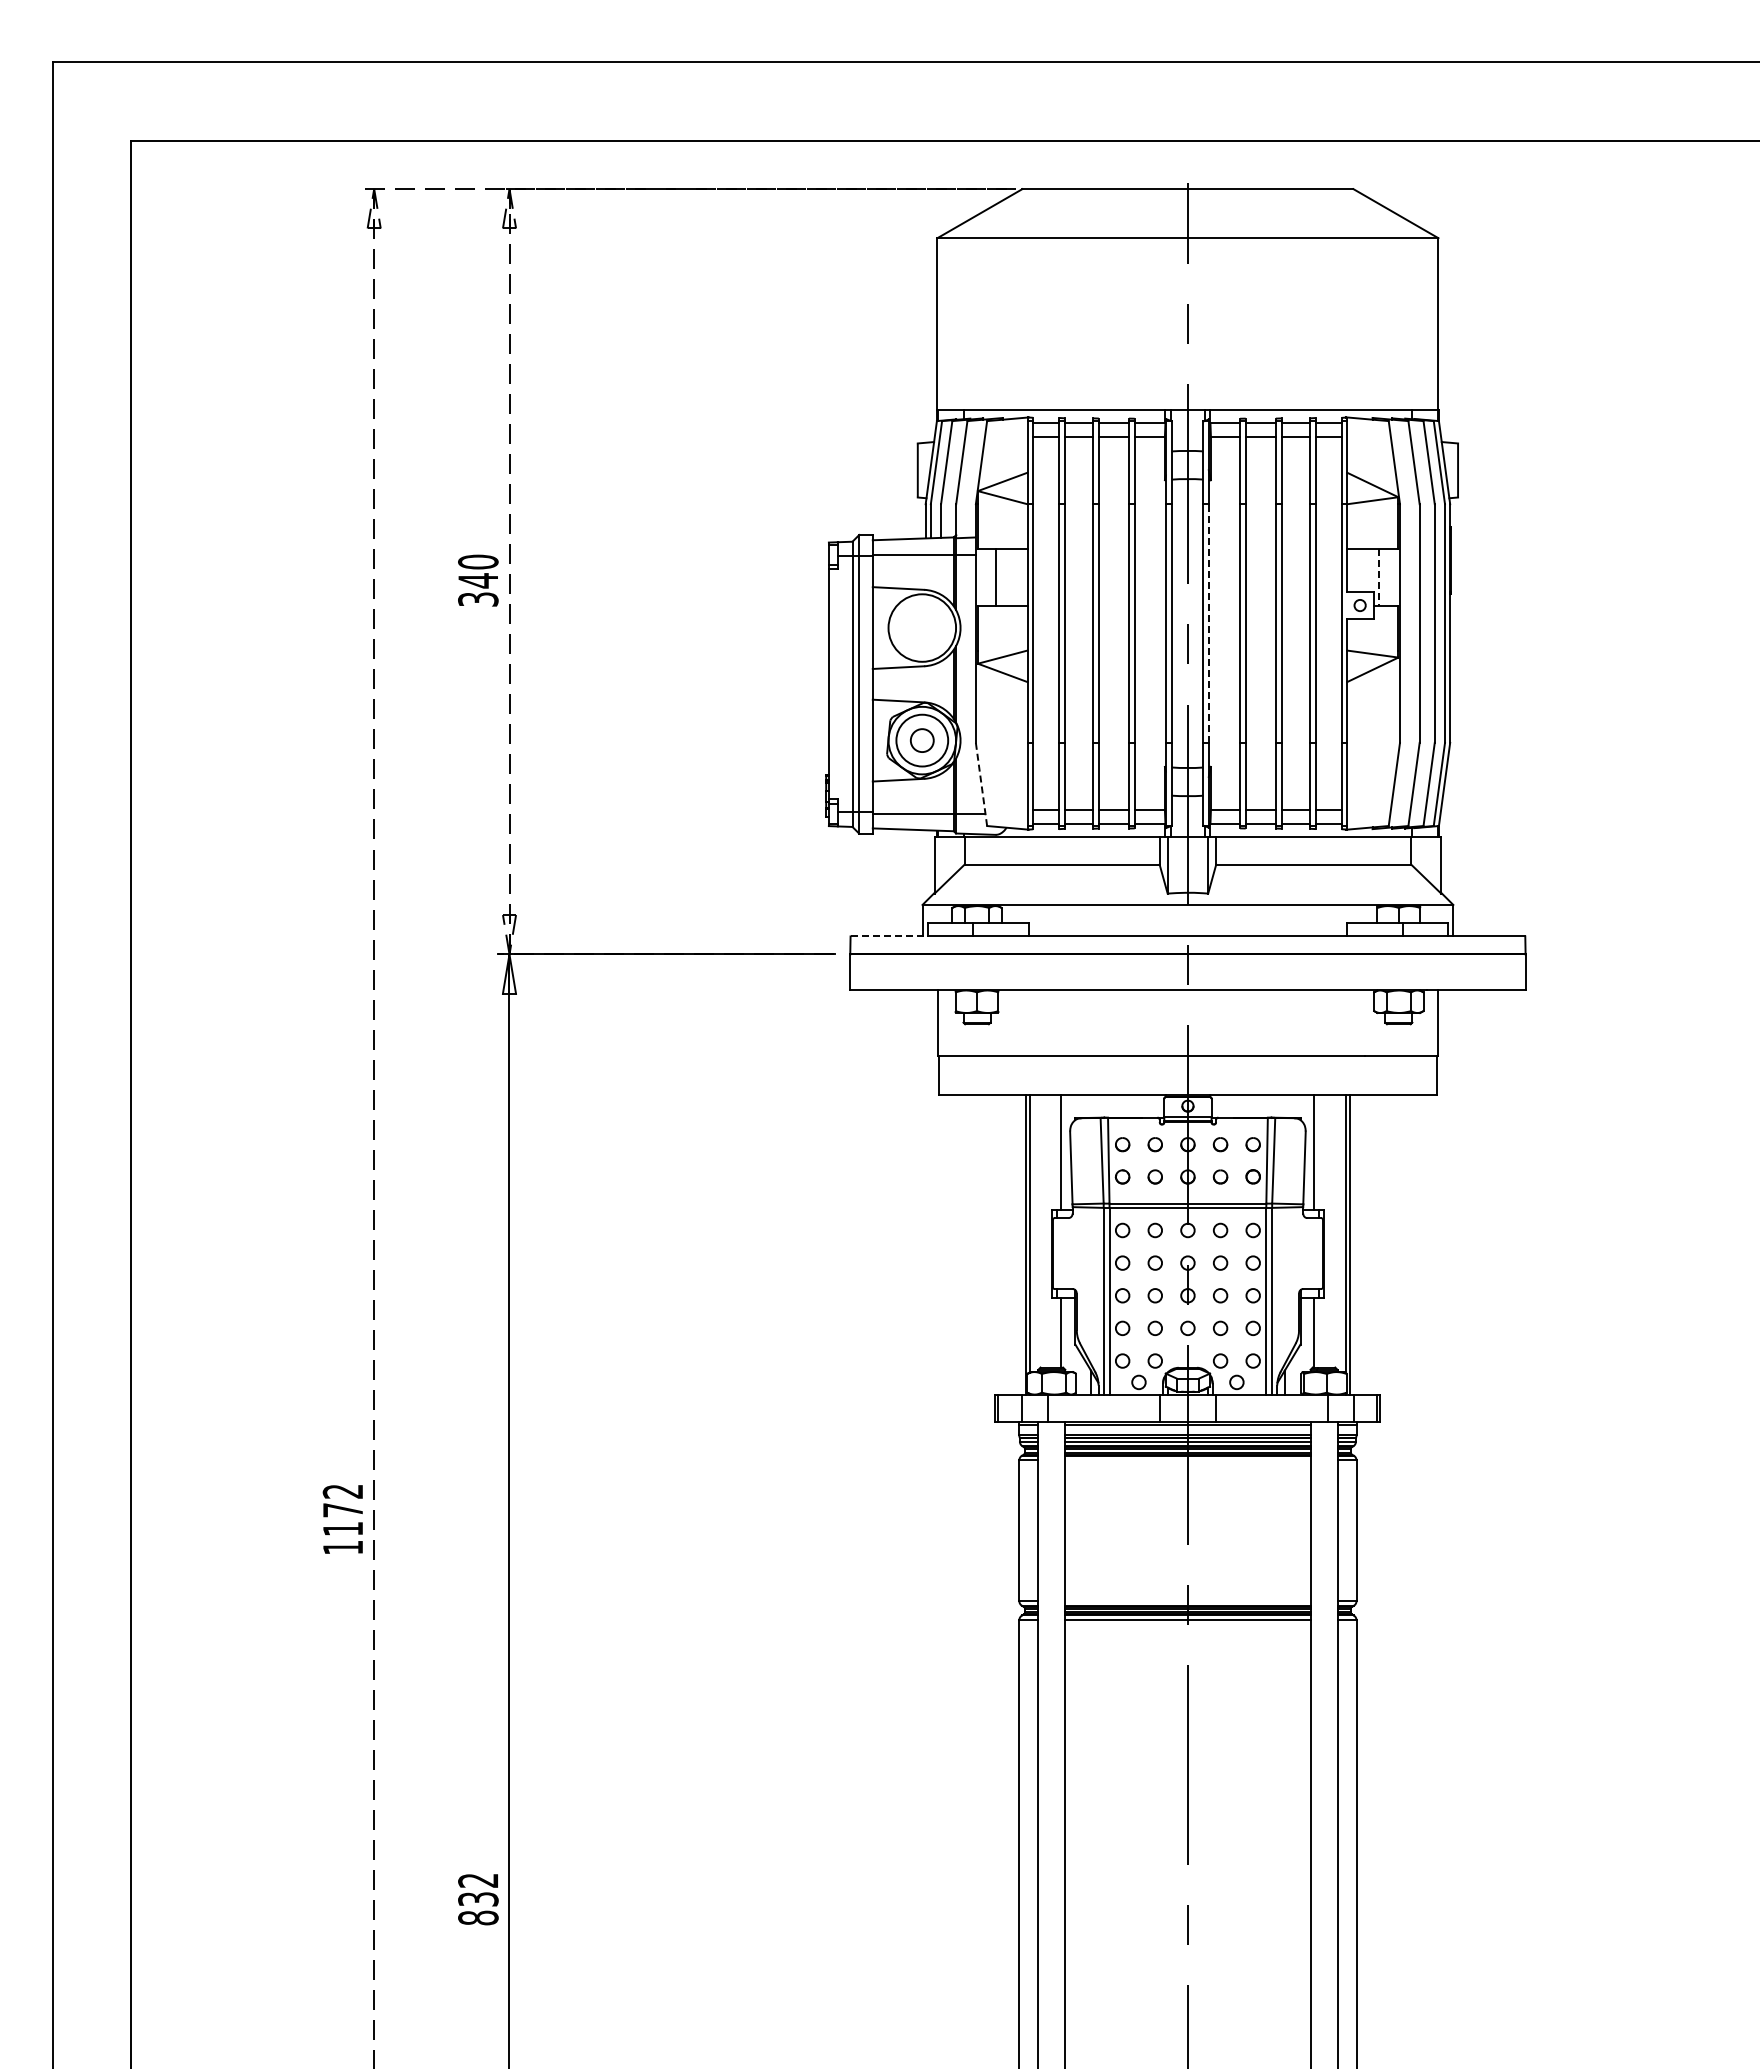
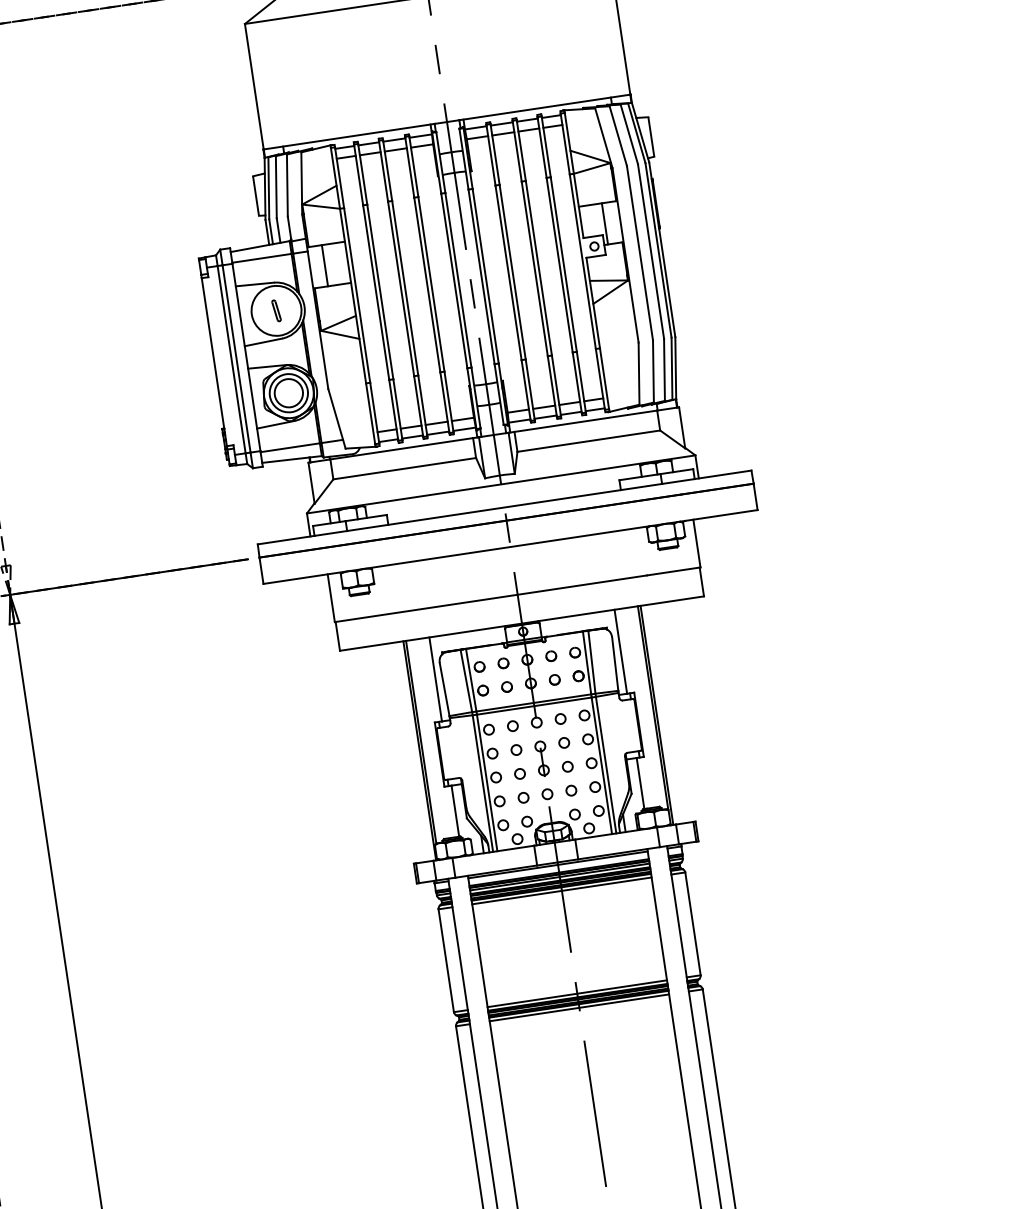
line: (1378, 577) -> (604, 223), dashed -> solid
line: (1208, 623) -> (485, 276), dashed -> solid
part: (922, 627) -> (276, 310), added
circle: (922, 740) -> (288, 393), size x1.67
line: (981, 784) -> (336, 418), dashed -> solid
line: (889, 936) -> (286, 540), dashed -> solid
line: (1187, 1460) -> (561, 890), added
line: (1187, 1601) -> (577, 994), added

